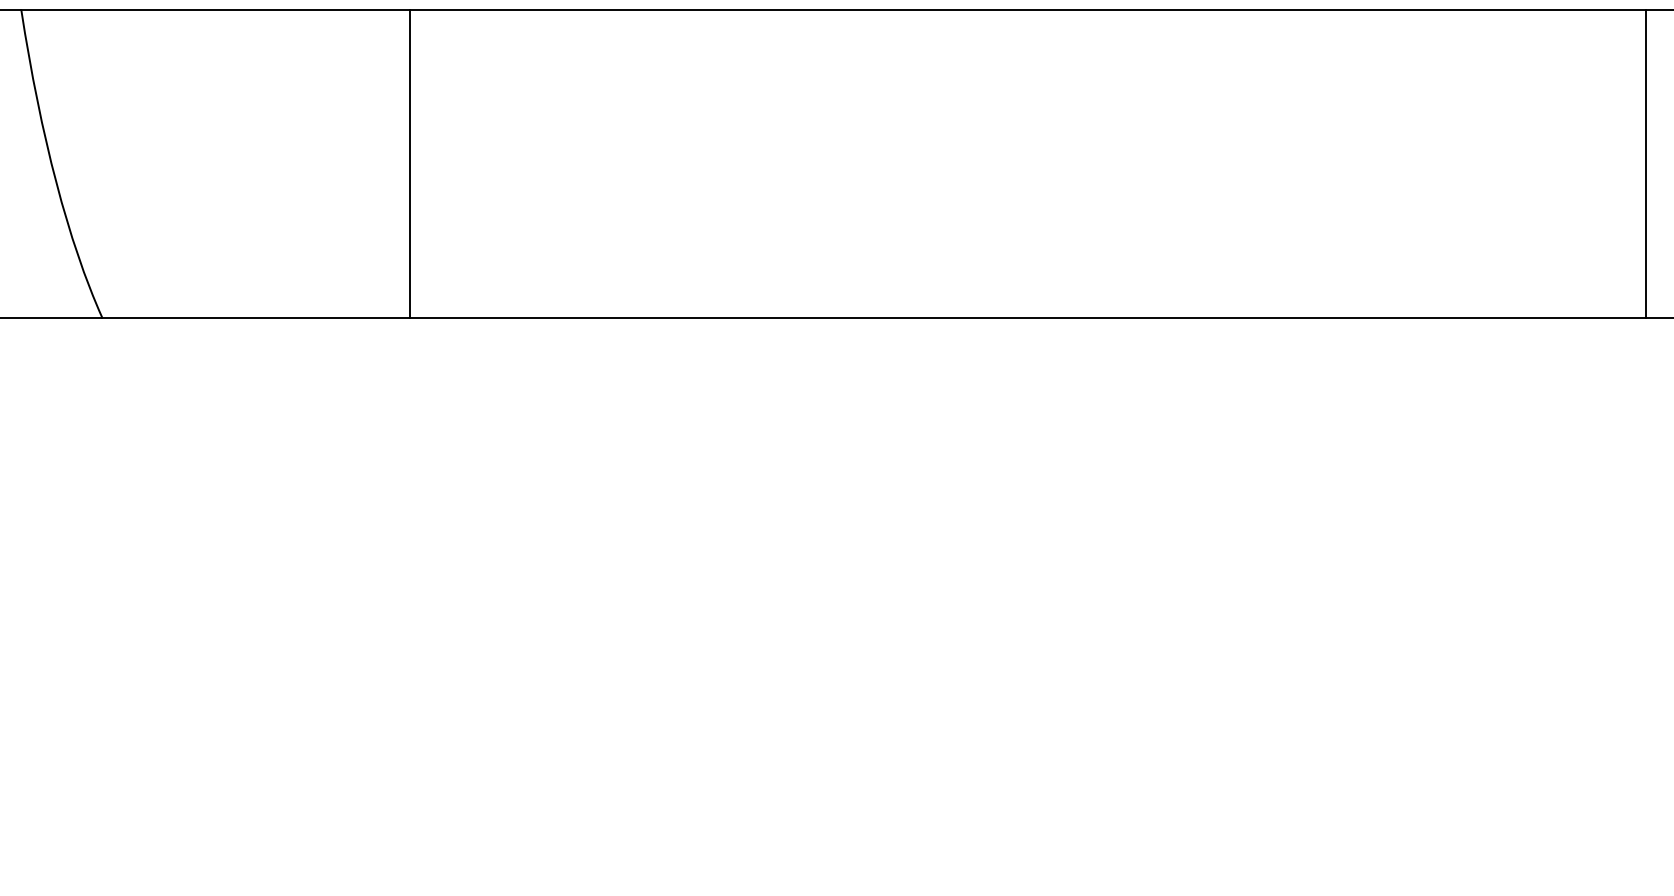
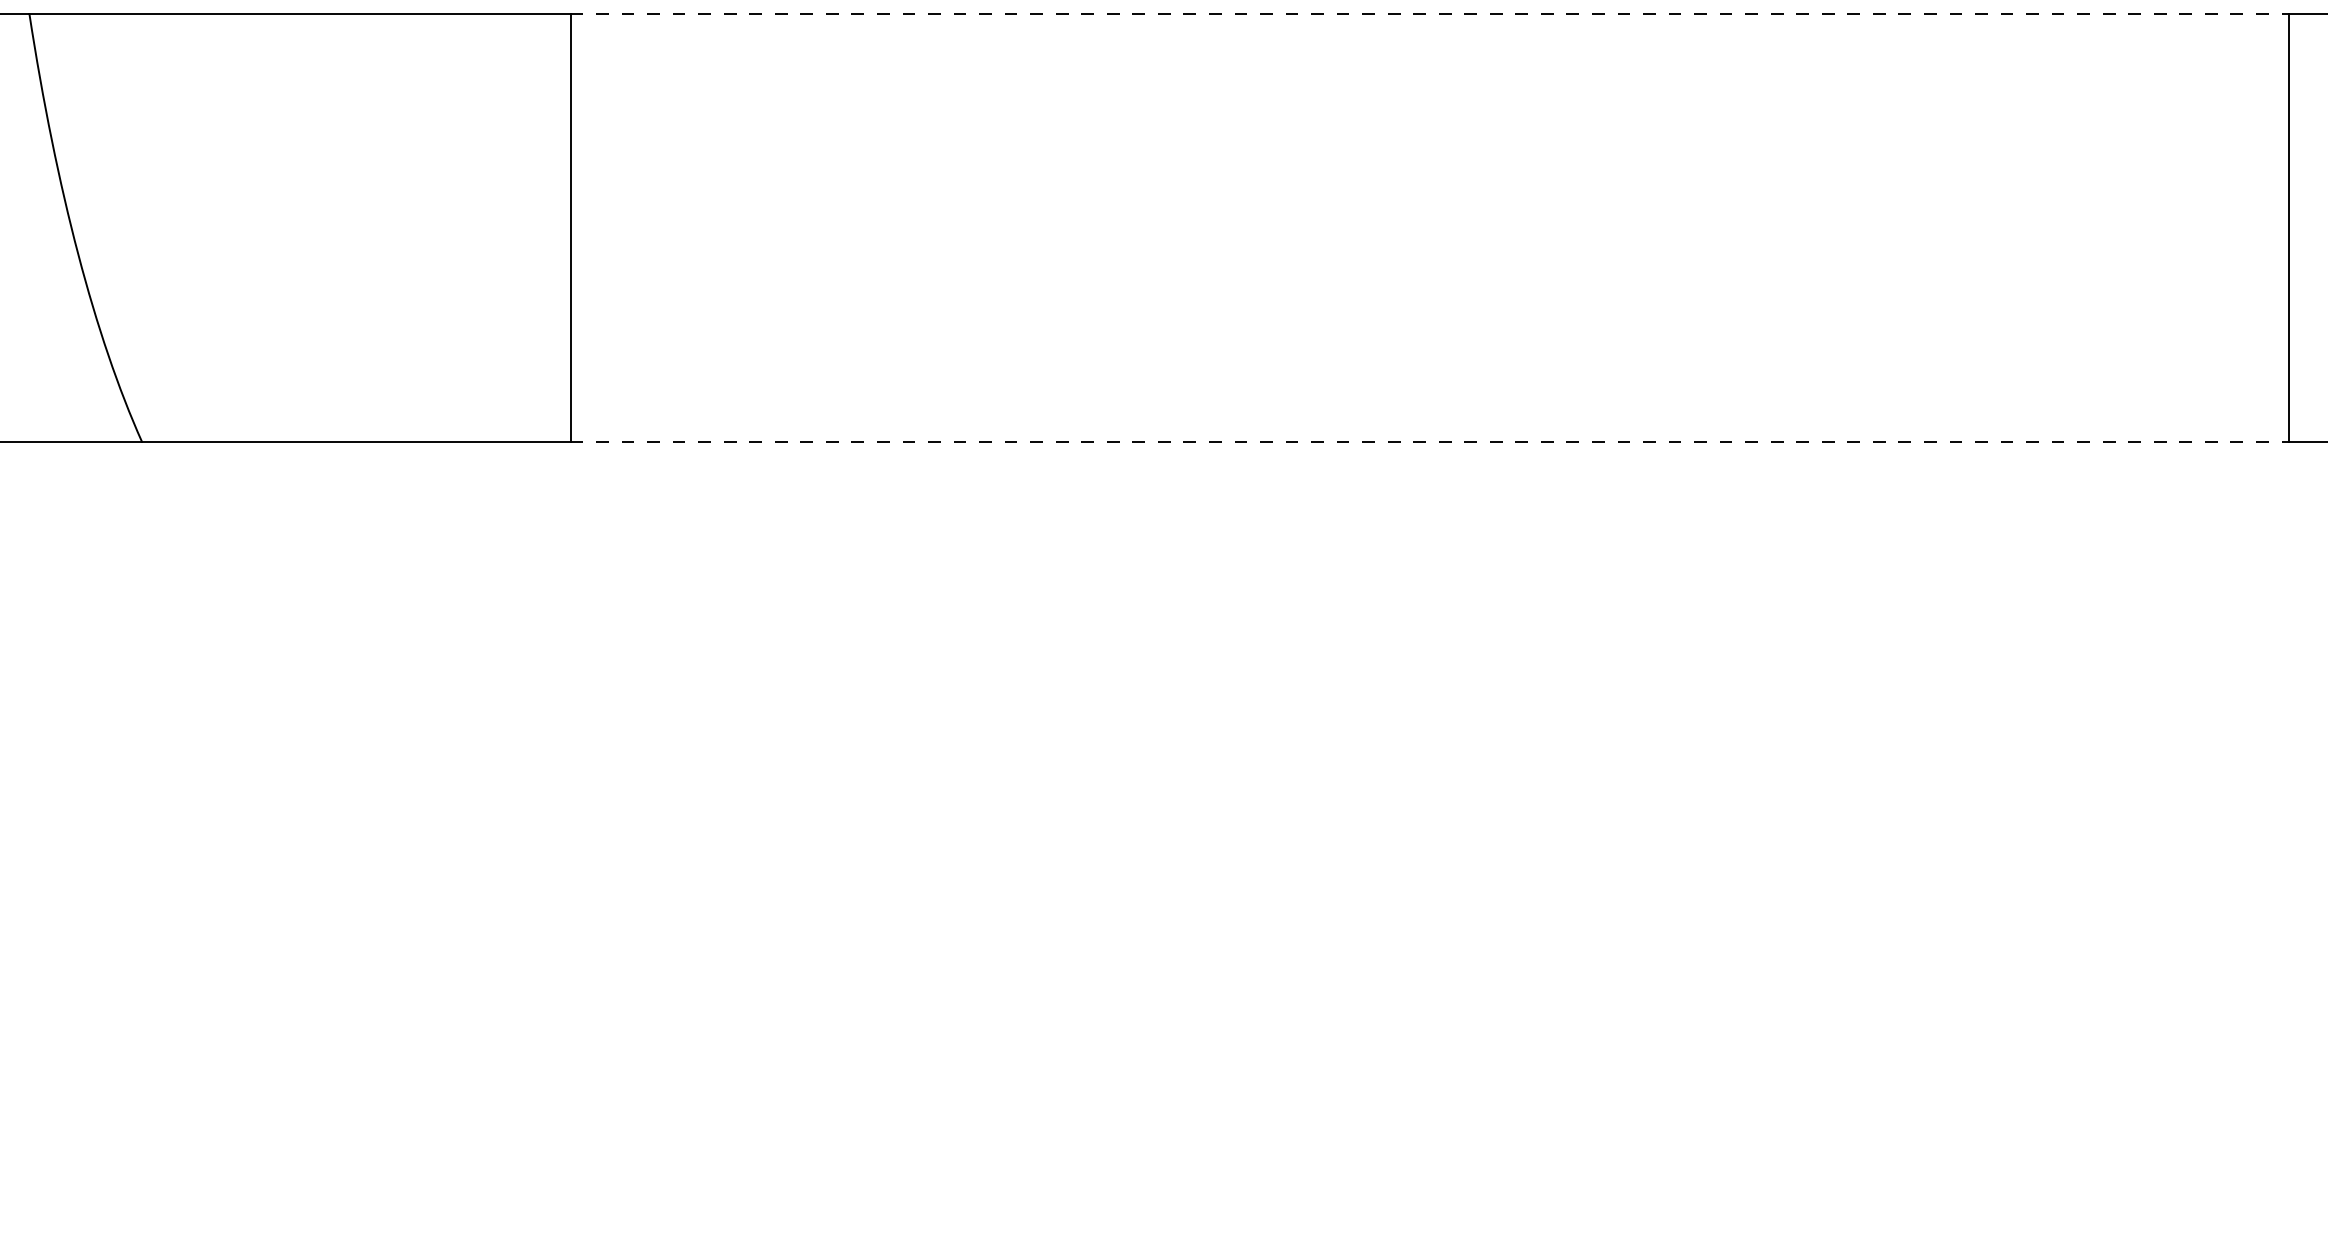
line: (1028, 9) -> (1430, 13), solid -> dashed
line: (1028, 317) -> (1430, 441), solid -> dashed

